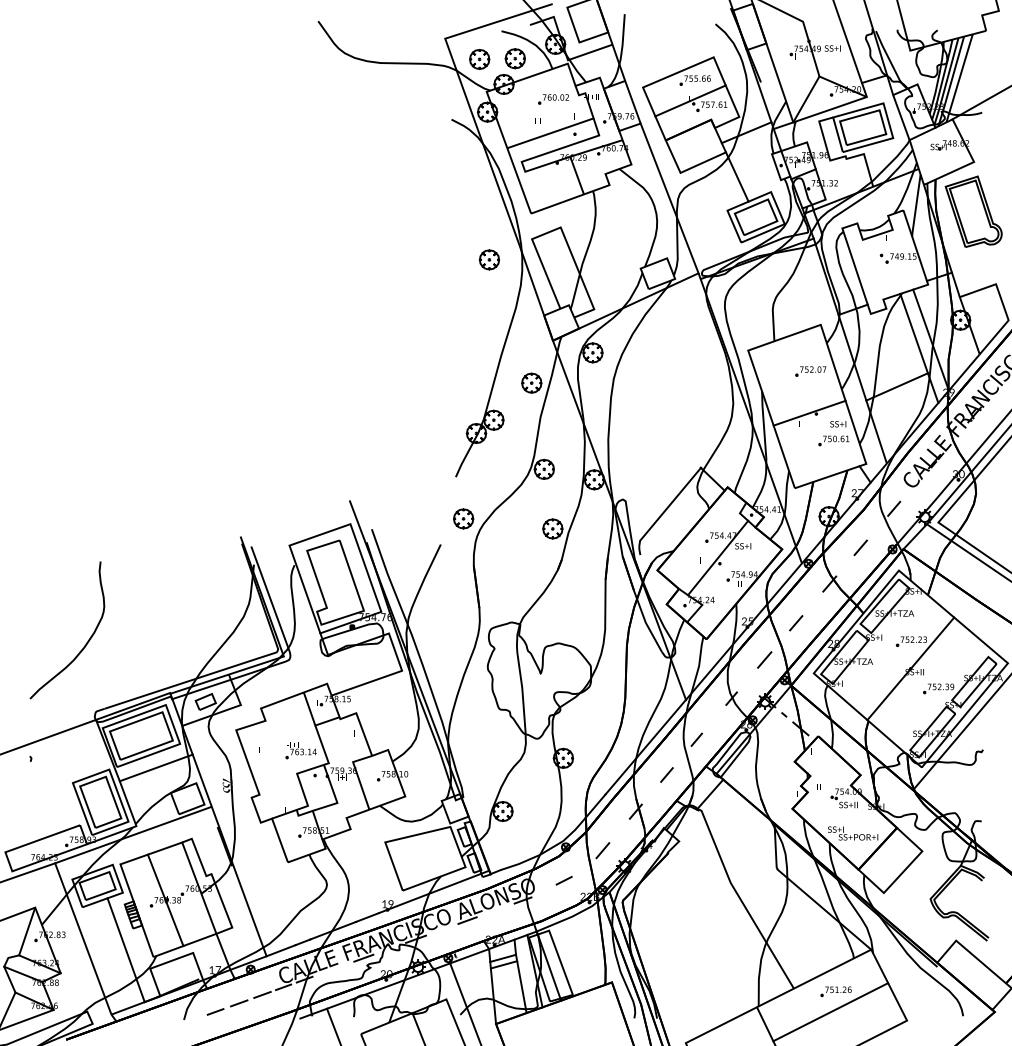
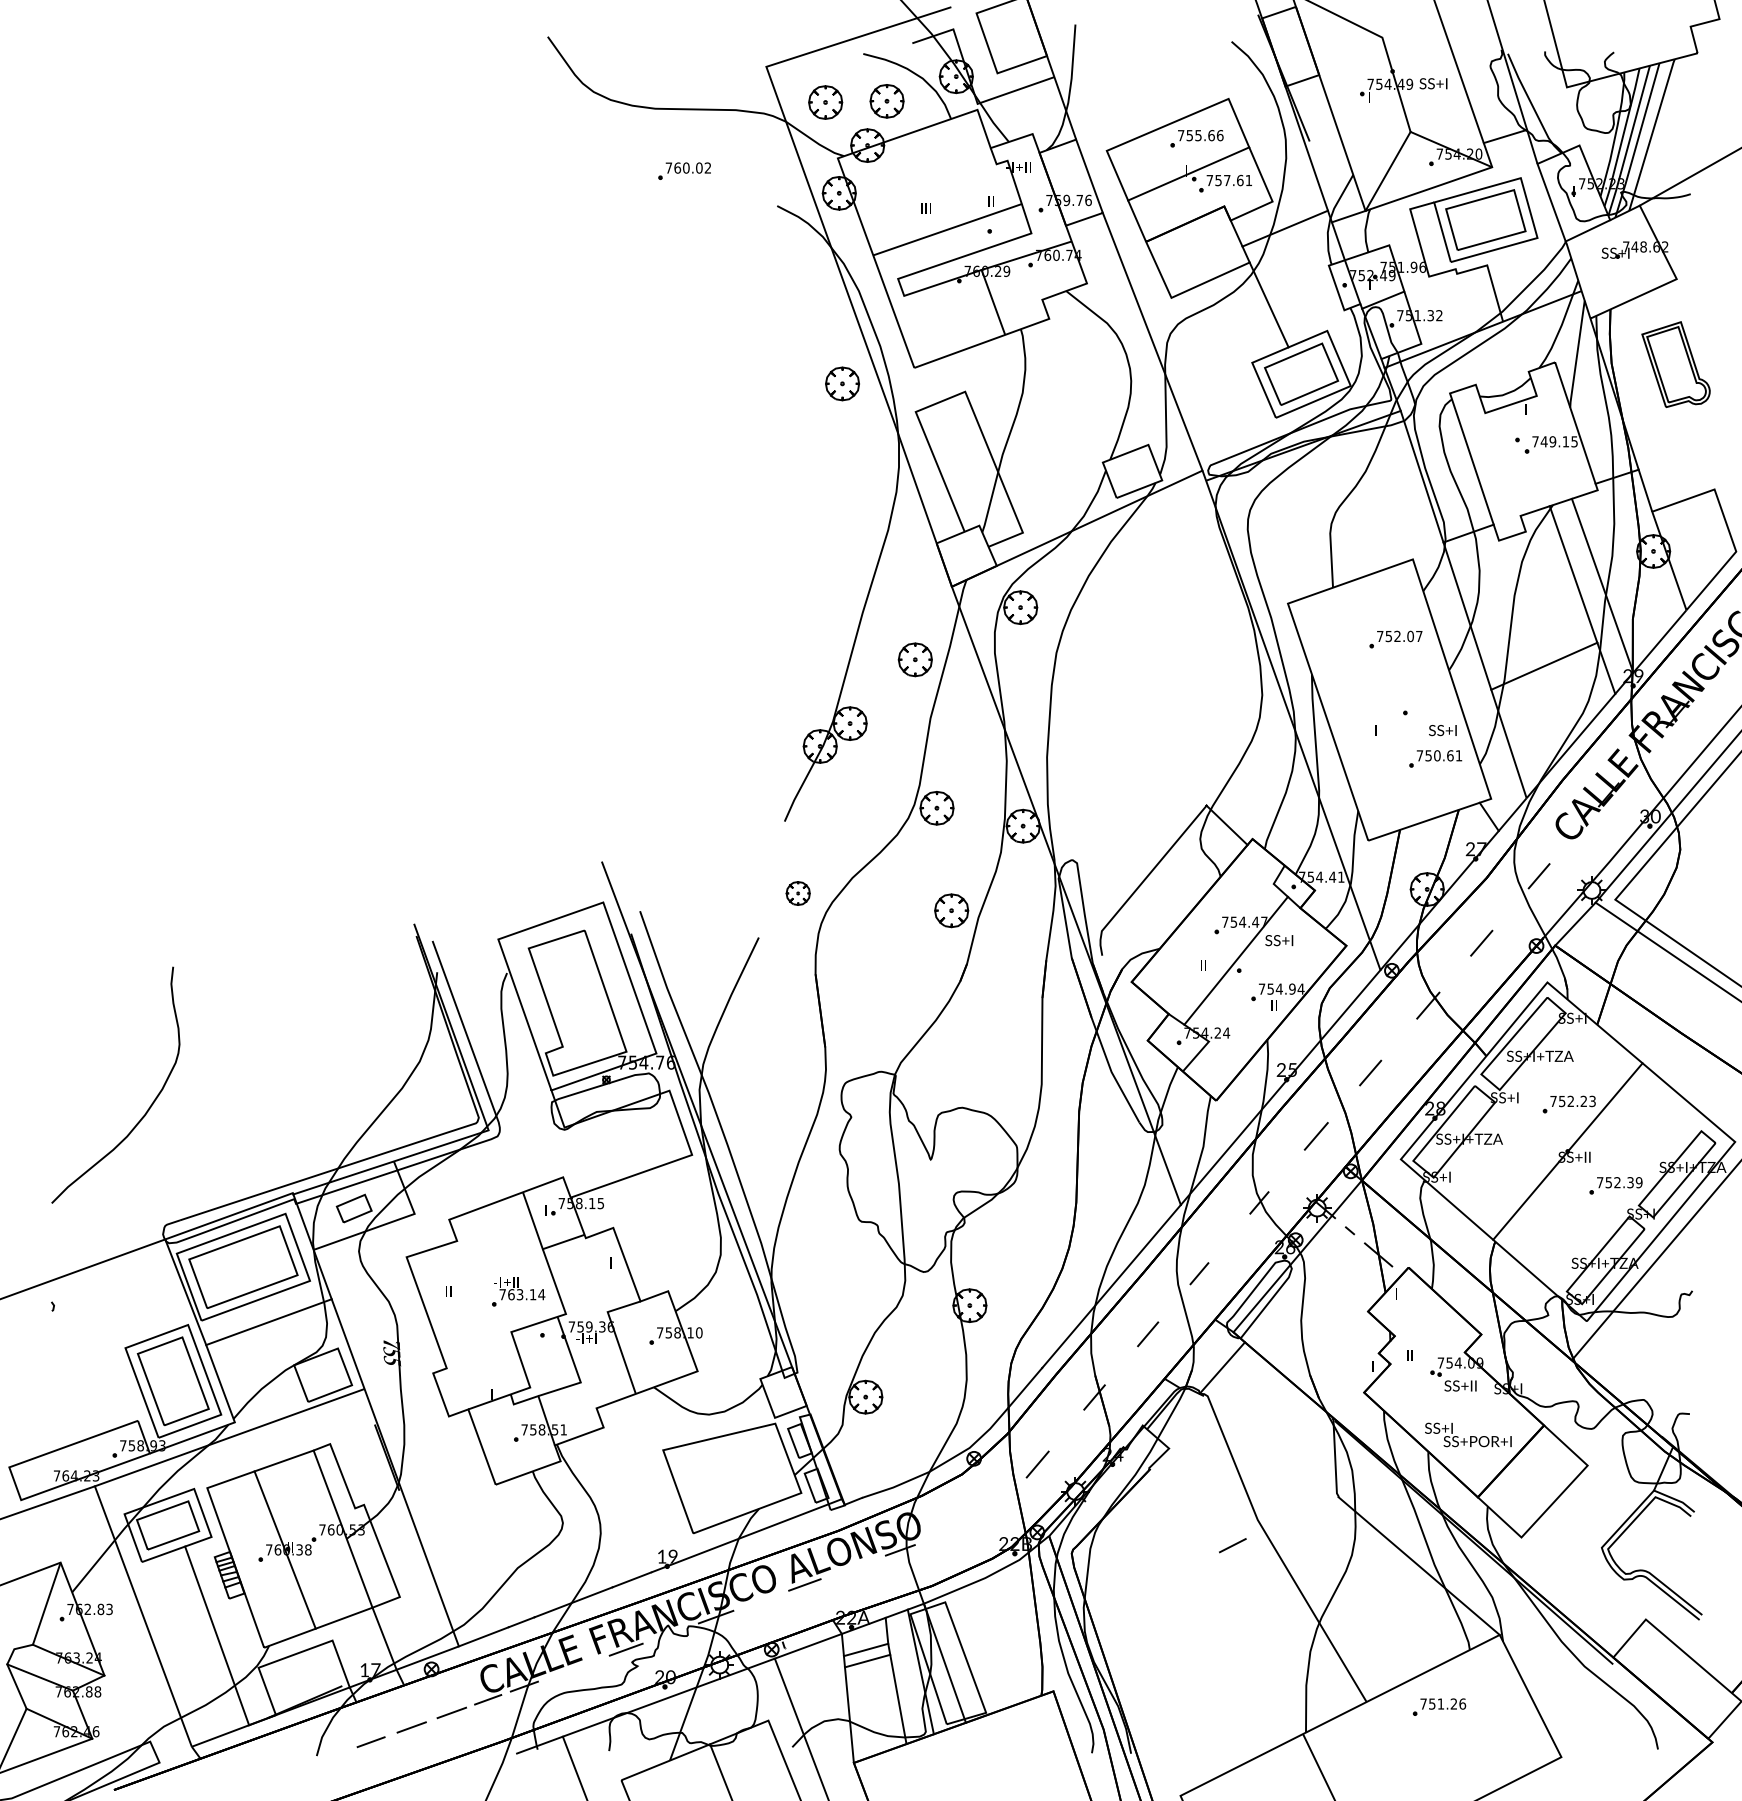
part: (553, 99) -> (684, 171), moved
part: (973, 211) -> (1675, 364), size x0.7
part: (488, 259) -> (840, 383), moved
line: (809, 412) -> (1393, 710), removed
part: (463, 518) -> (797, 892), size x0.7
line: (563, 880) -> (1231, 1545), moved
line: (830, 1012) -> (1429, 1743), removed

